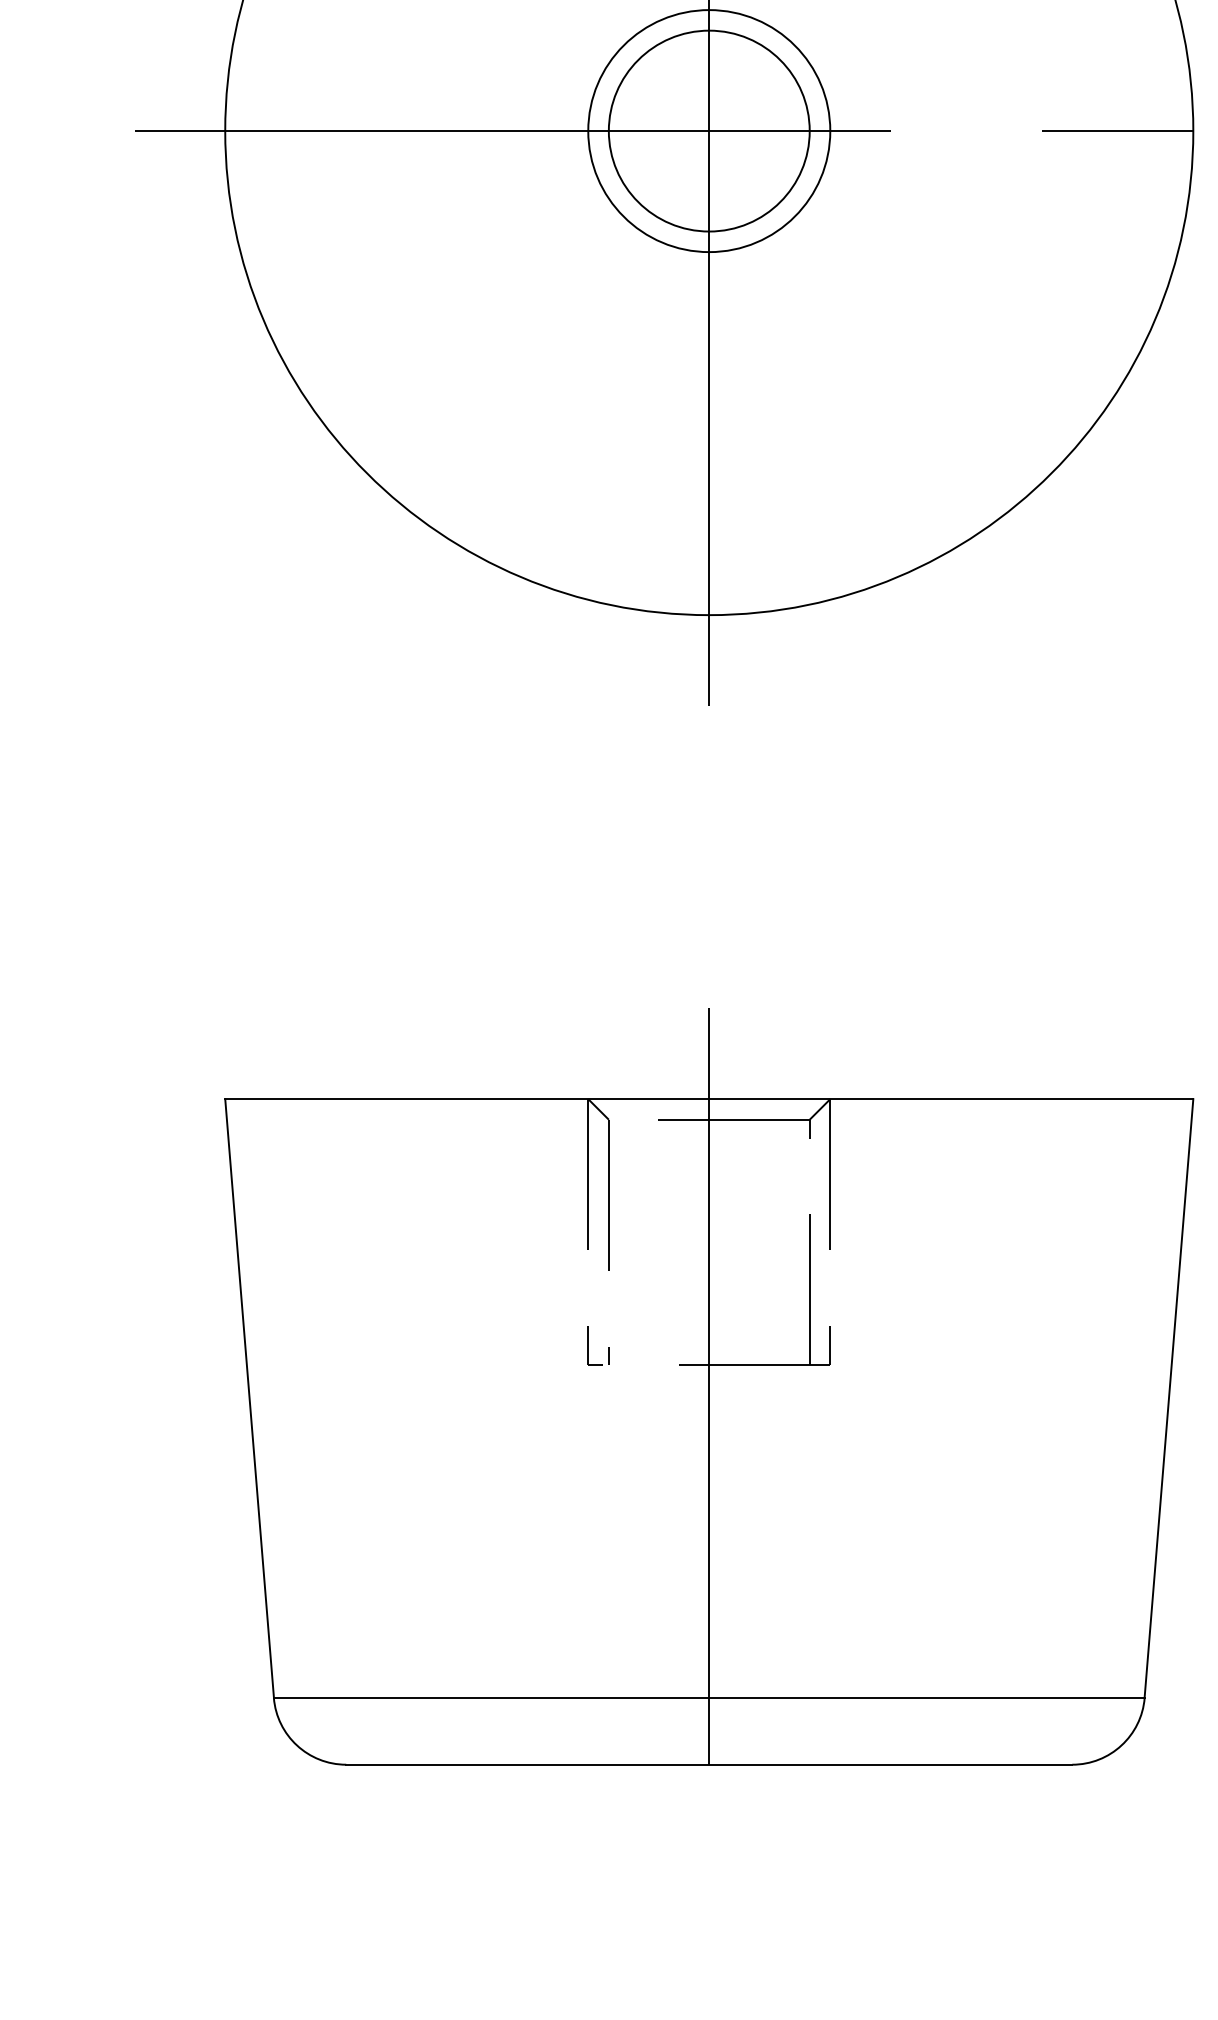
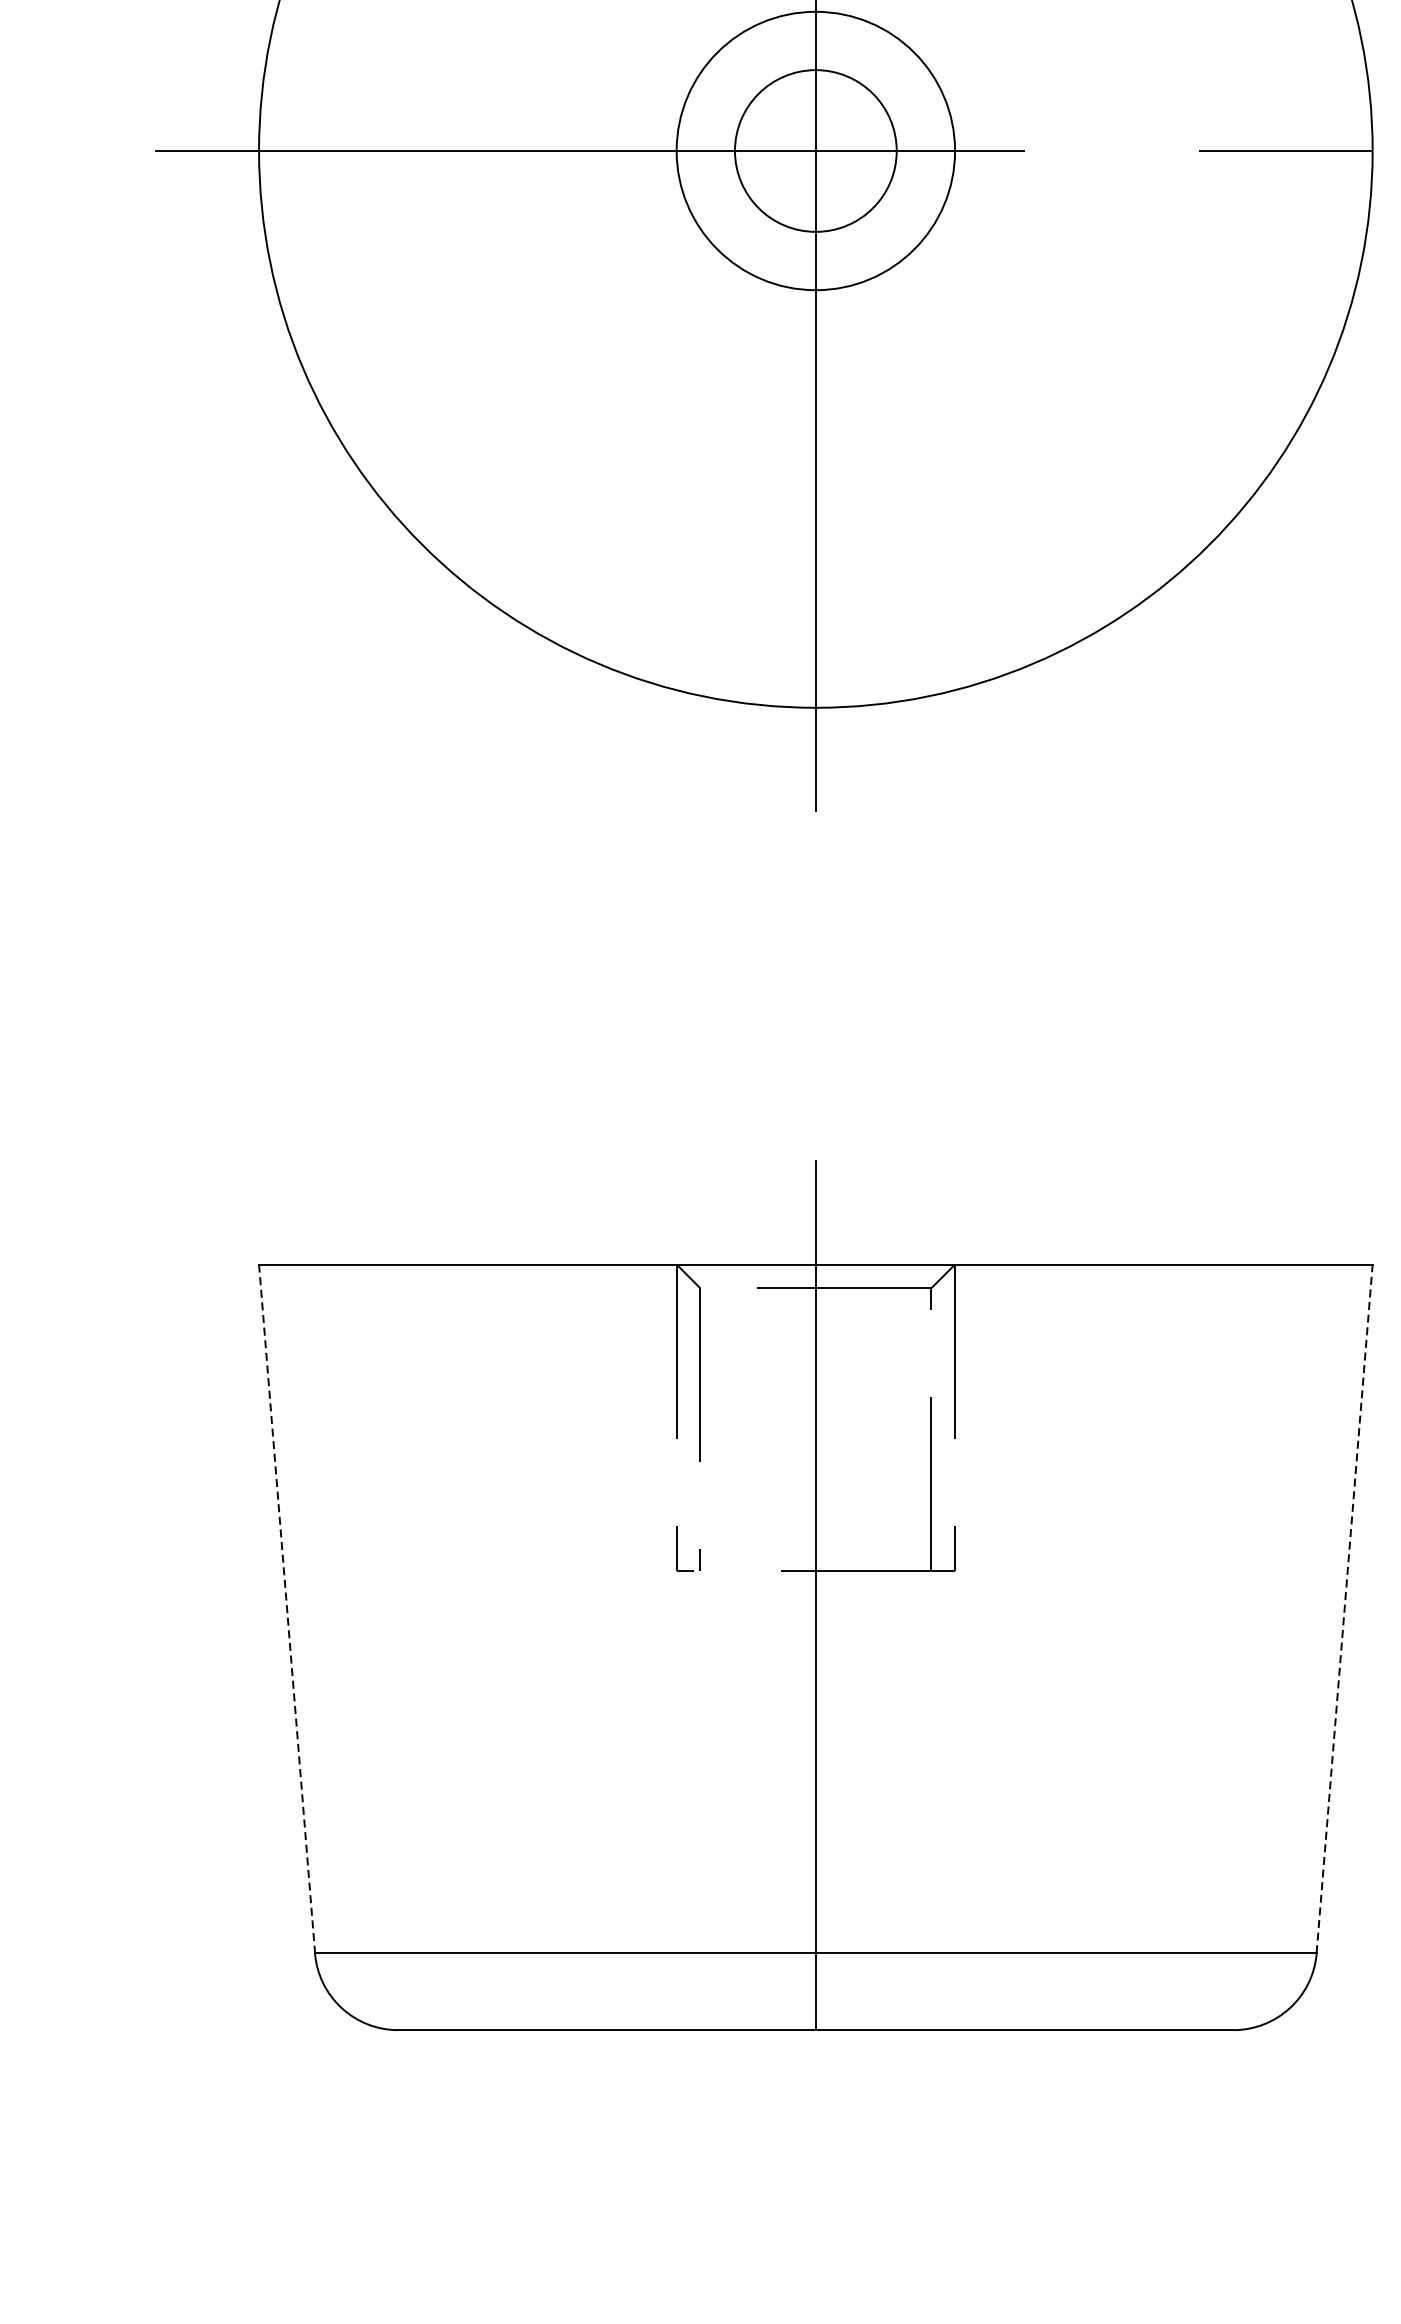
circle: (708, 130) -> (814, 150), size x0.7
line: (1169, 1398) -> (1345, 1608), solid -> dashed
line: (249, 1399) -> (286, 1610), solid -> dashed

